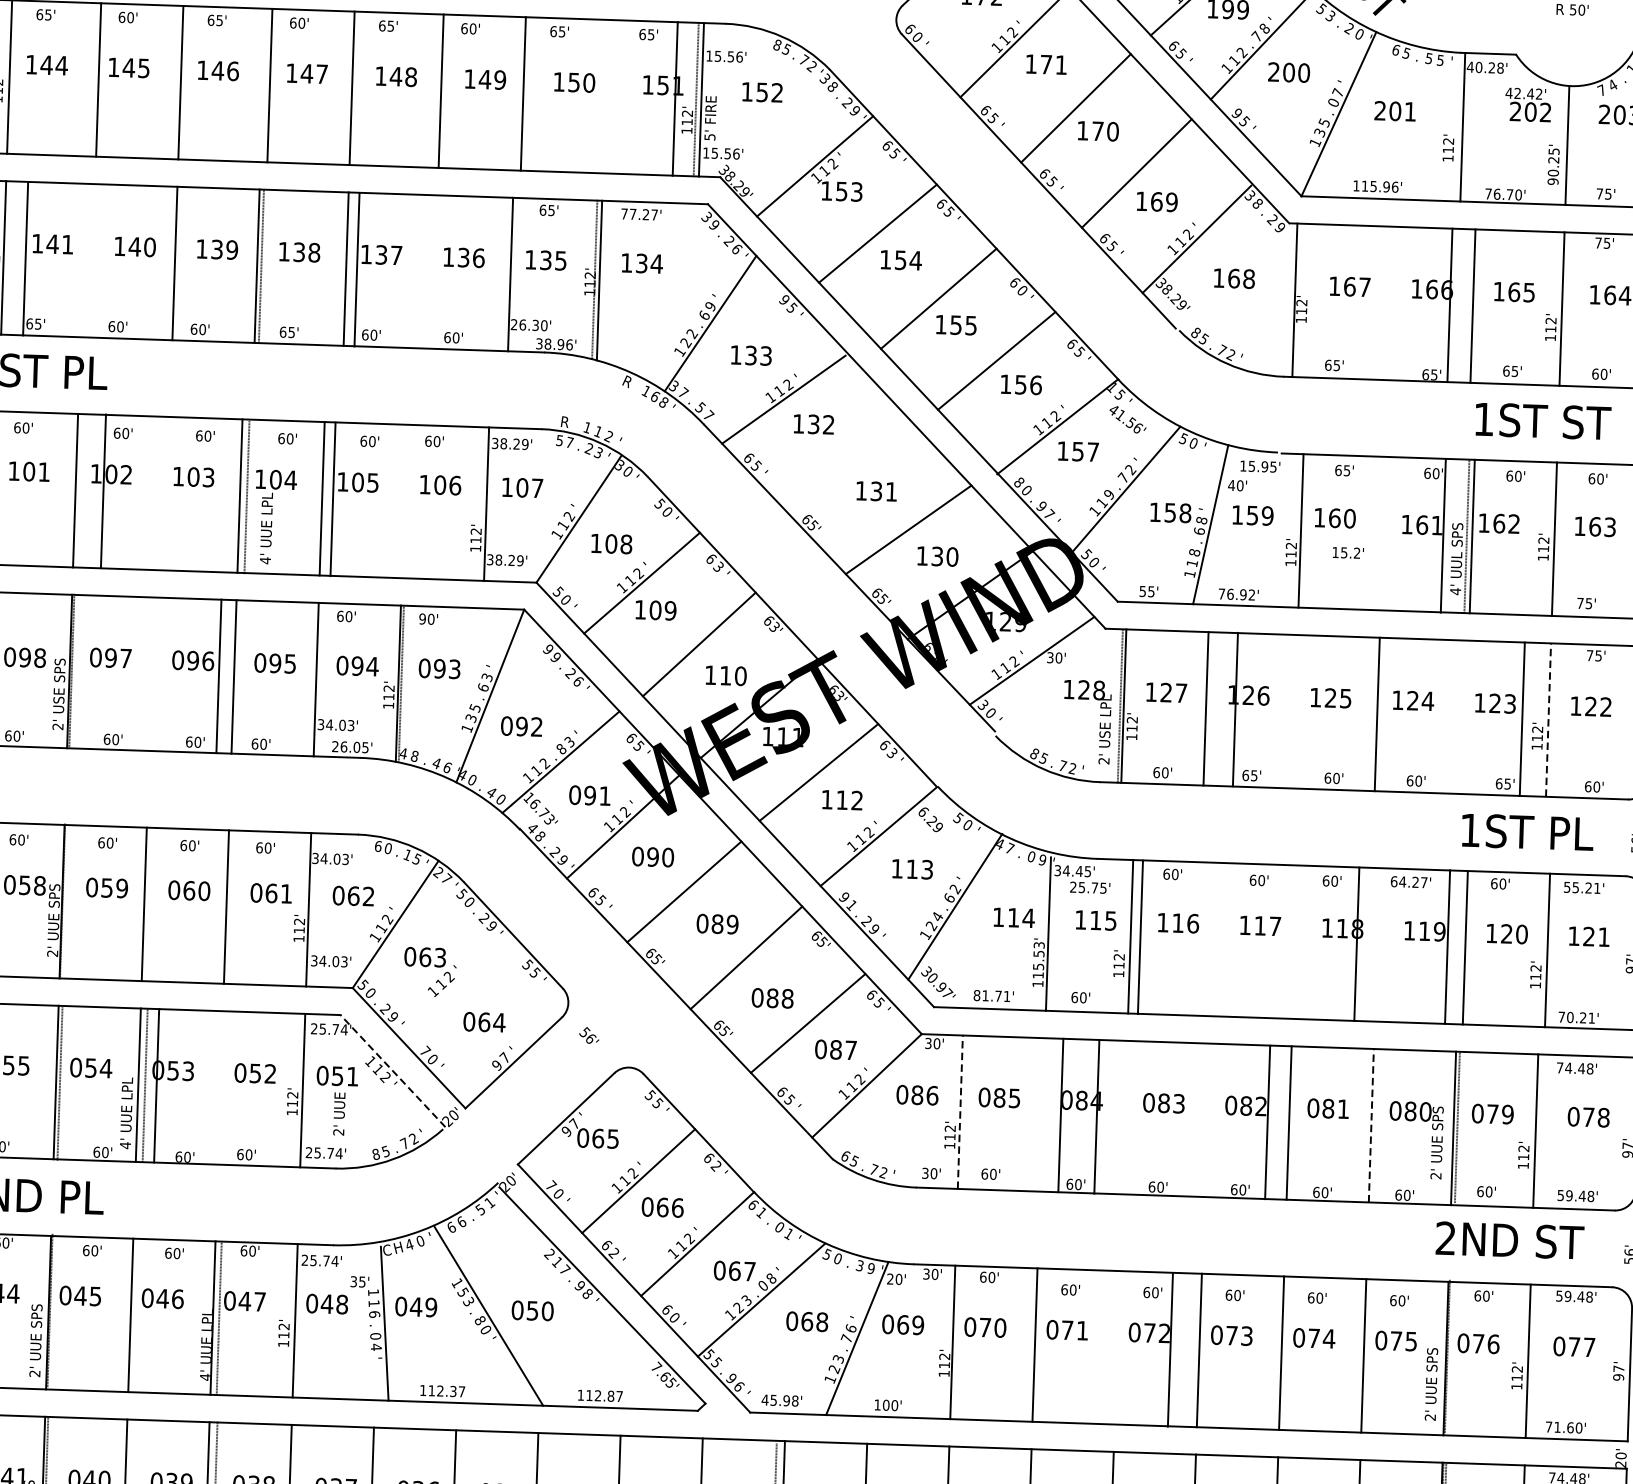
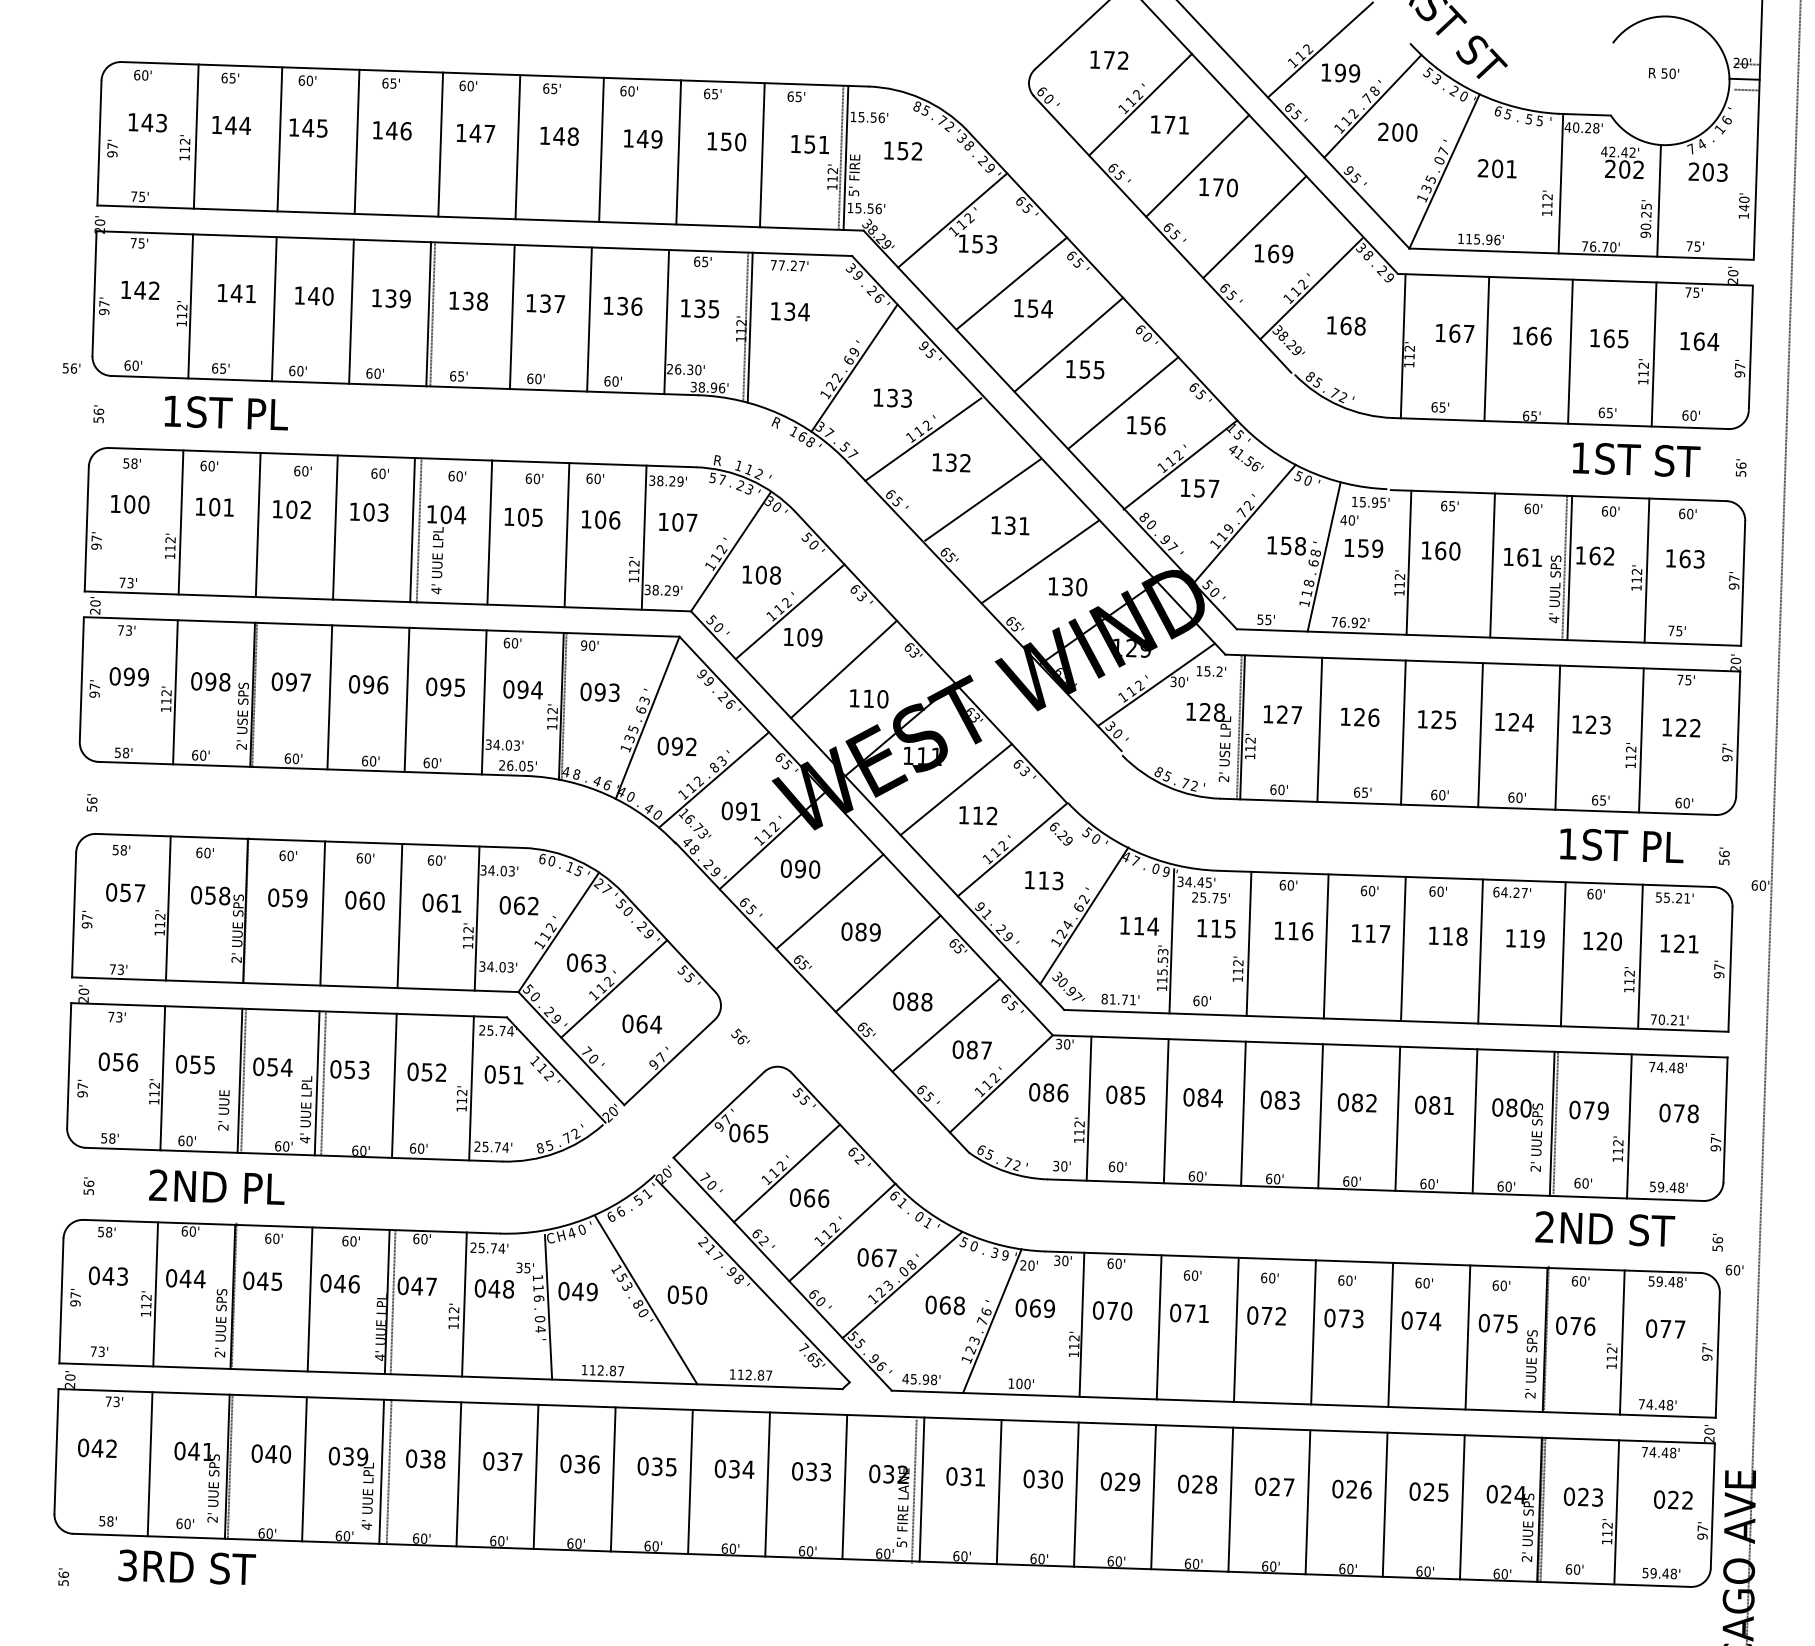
line: (674, 99) -> (761, 155), moved
line: (24, 259) -> (273, 309), moved
line: (357, 269) -> (589, 319), moved
line: (1449, 304) -> (1486, 348), moved
line: (846, 463) -> (982, 499), added
line: (103, 491) -> (335, 527), moved
line: (332, 499) -> (566, 535), moved
line: (1443, 535) -> (1492, 565), moved
text: (1348, 552) -> (1211, 671), moved
line: (218, 676) -> (329, 697), moved
line: (1235, 709) -> (1403, 732), moved
line: (1522, 719) -> (1557, 737), moved
line: (1548, 719) -> (1641, 739), dashed -> solid
line: (1139, 937) -> (1325, 946), moved
line: (1356, 943) -> (1403, 948), moved
line: (1447, 946) -> (1480, 951), moved
line: (454, 984) -> (614, 988), added
line: (392, 1070) -> (555, 1069), dashed -> solid
line: (155, 1085) -> (393, 1085), moved
line: (960, 1112) -> (1089, 1108), dashed -> solid
text: (338, 1114) -> (223, 1110), moved
line: (1060, 1115) -> (1243, 1113), moved
line: (1096, 1117) -> (1165, 1111), moved
line: (1267, 1122) -> (1320, 1116), moved
line: (1371, 1124) -> (1475, 1120), dashed -> solid
line: (1169, 1349) -> (1235, 1329), moved
text: (452, 1391) -> (612, 1370), 112.37 -> 112.87
text: (1567, 1427) -> (1659, 1404), 71.60' -> 74.48'

